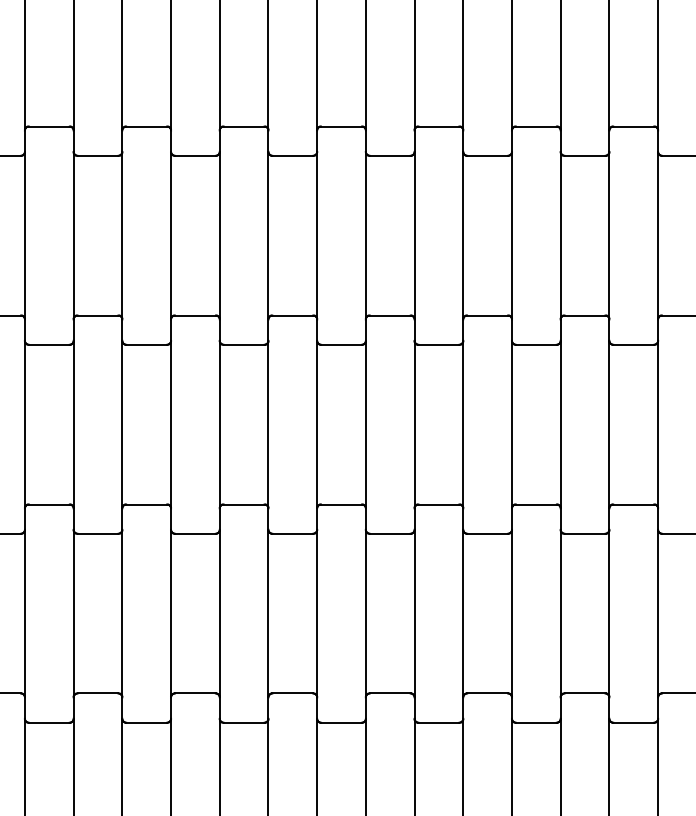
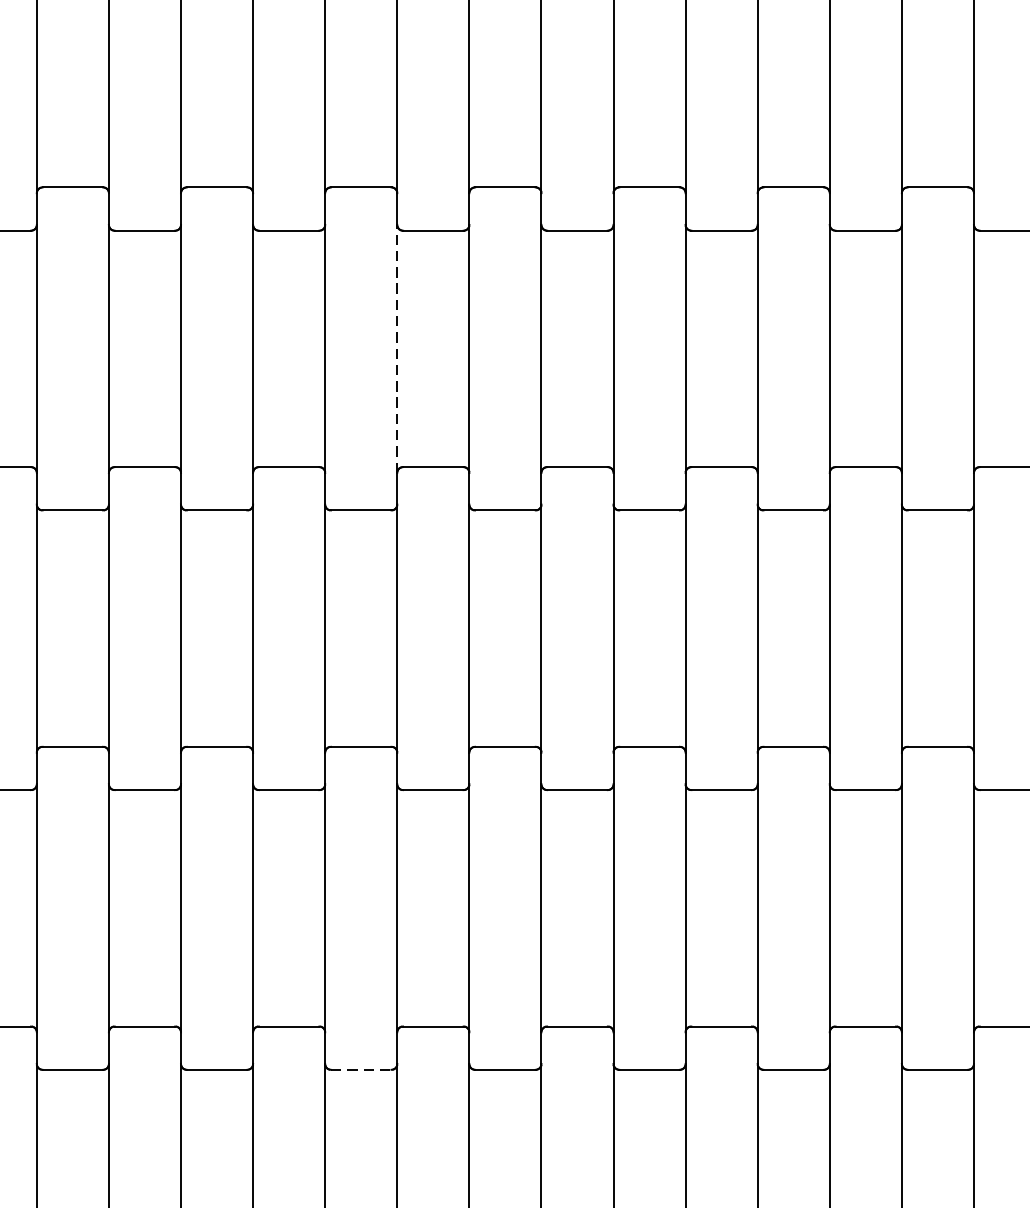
line: (268, 235) -> (397, 348), solid -> dashed
line: (244, 722) -> (361, 1069), solid -> dashed

